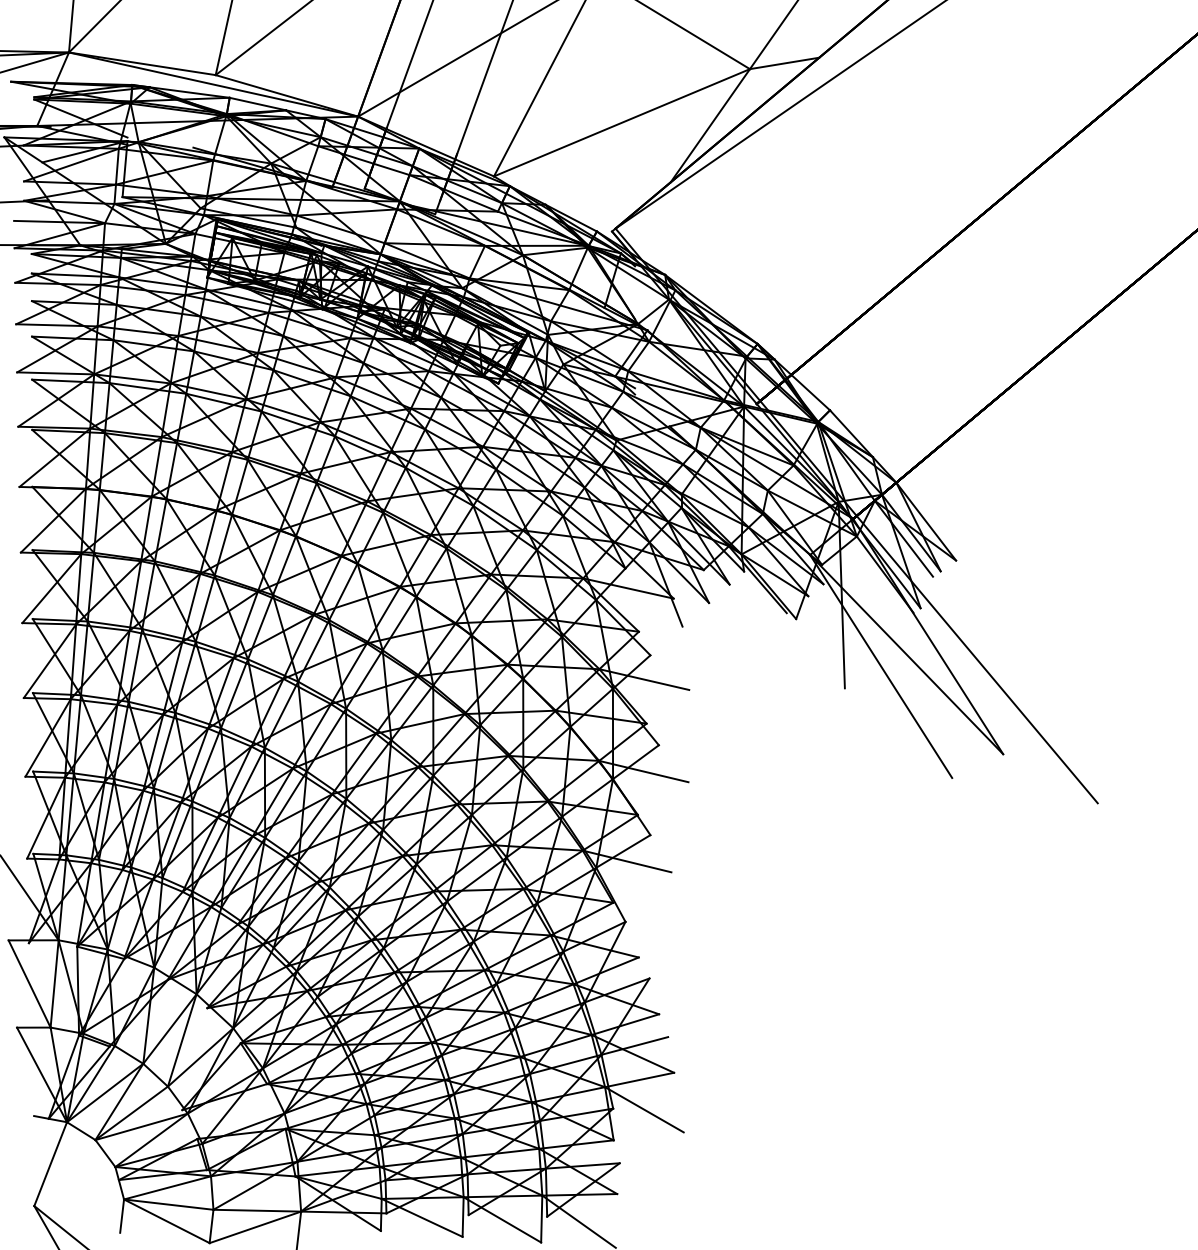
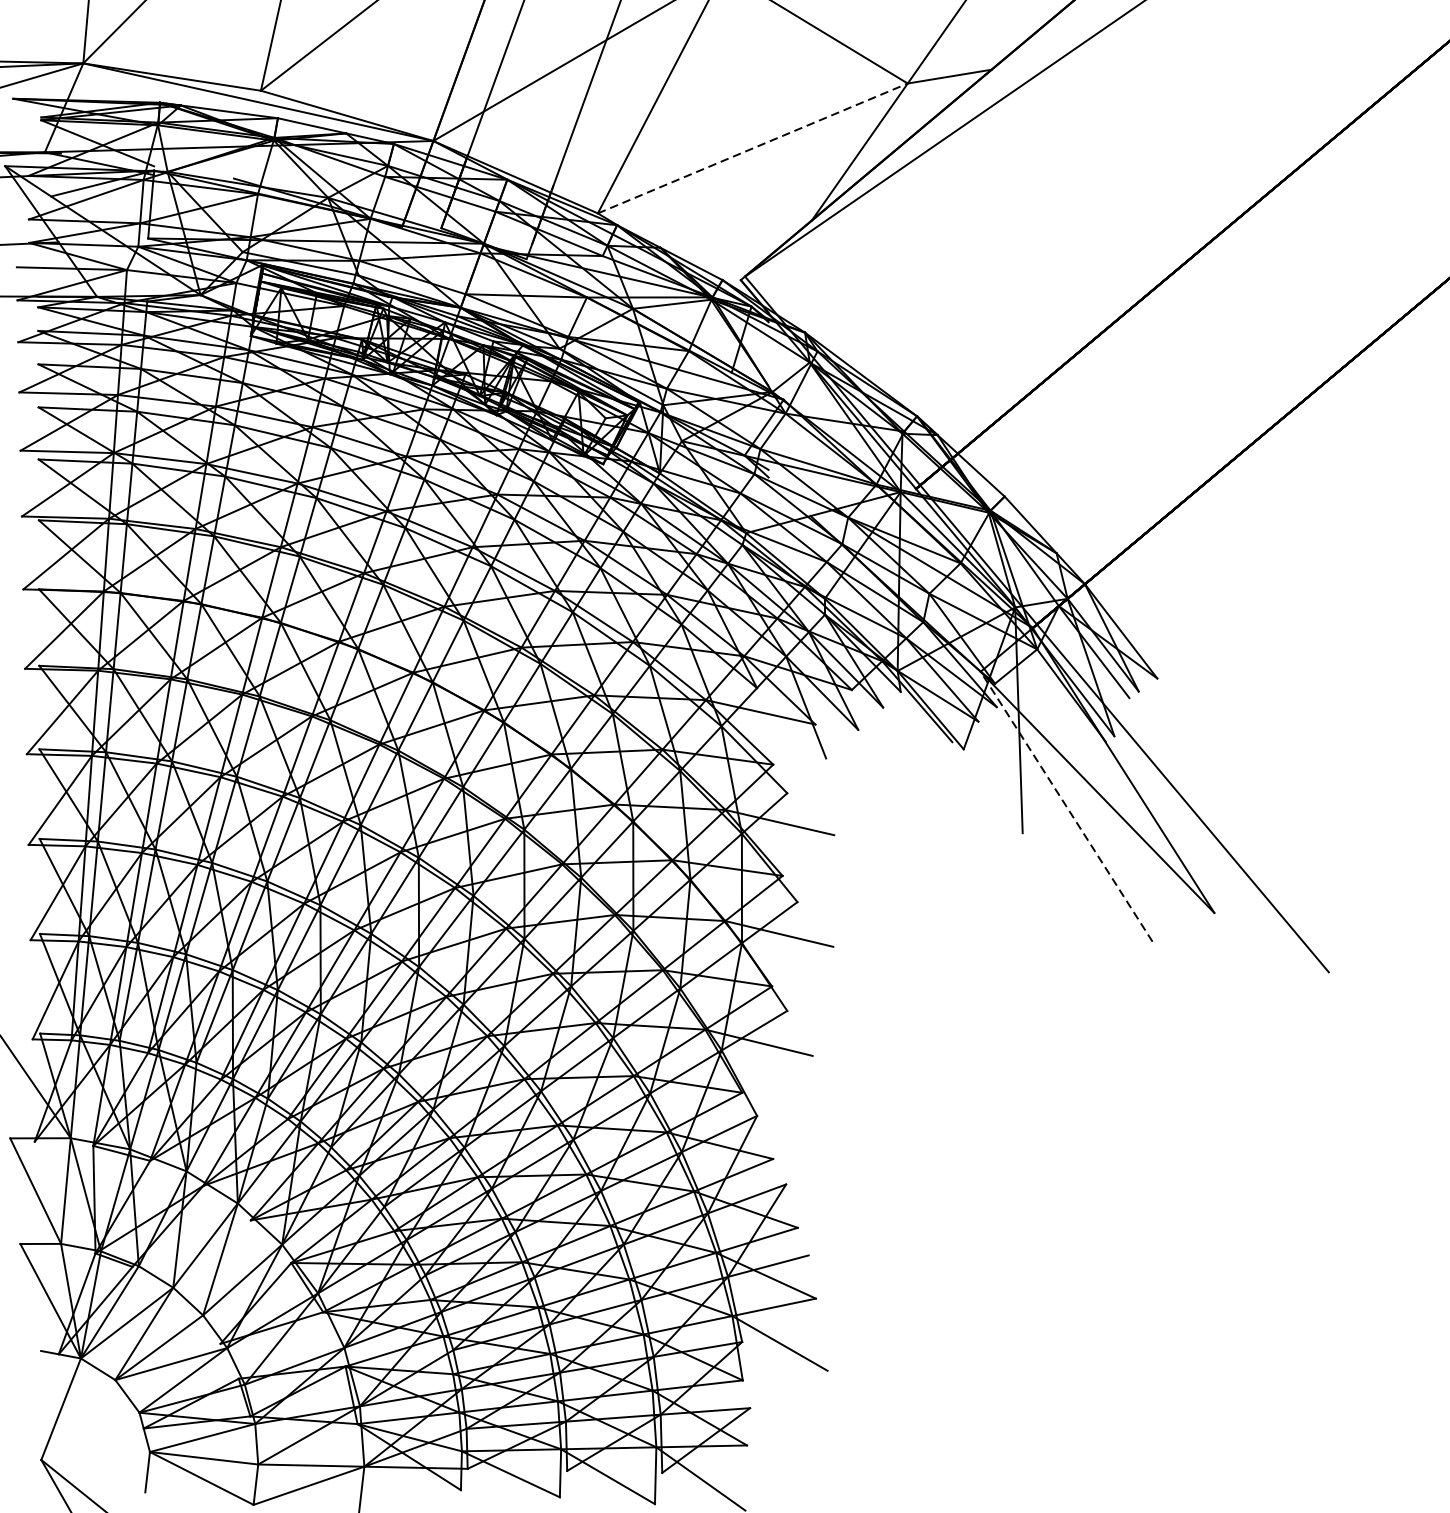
line: (621, 122) -> (752, 148), solid -> dashed
line: (880, 666) -> (1065, 806), solid -> dashed

